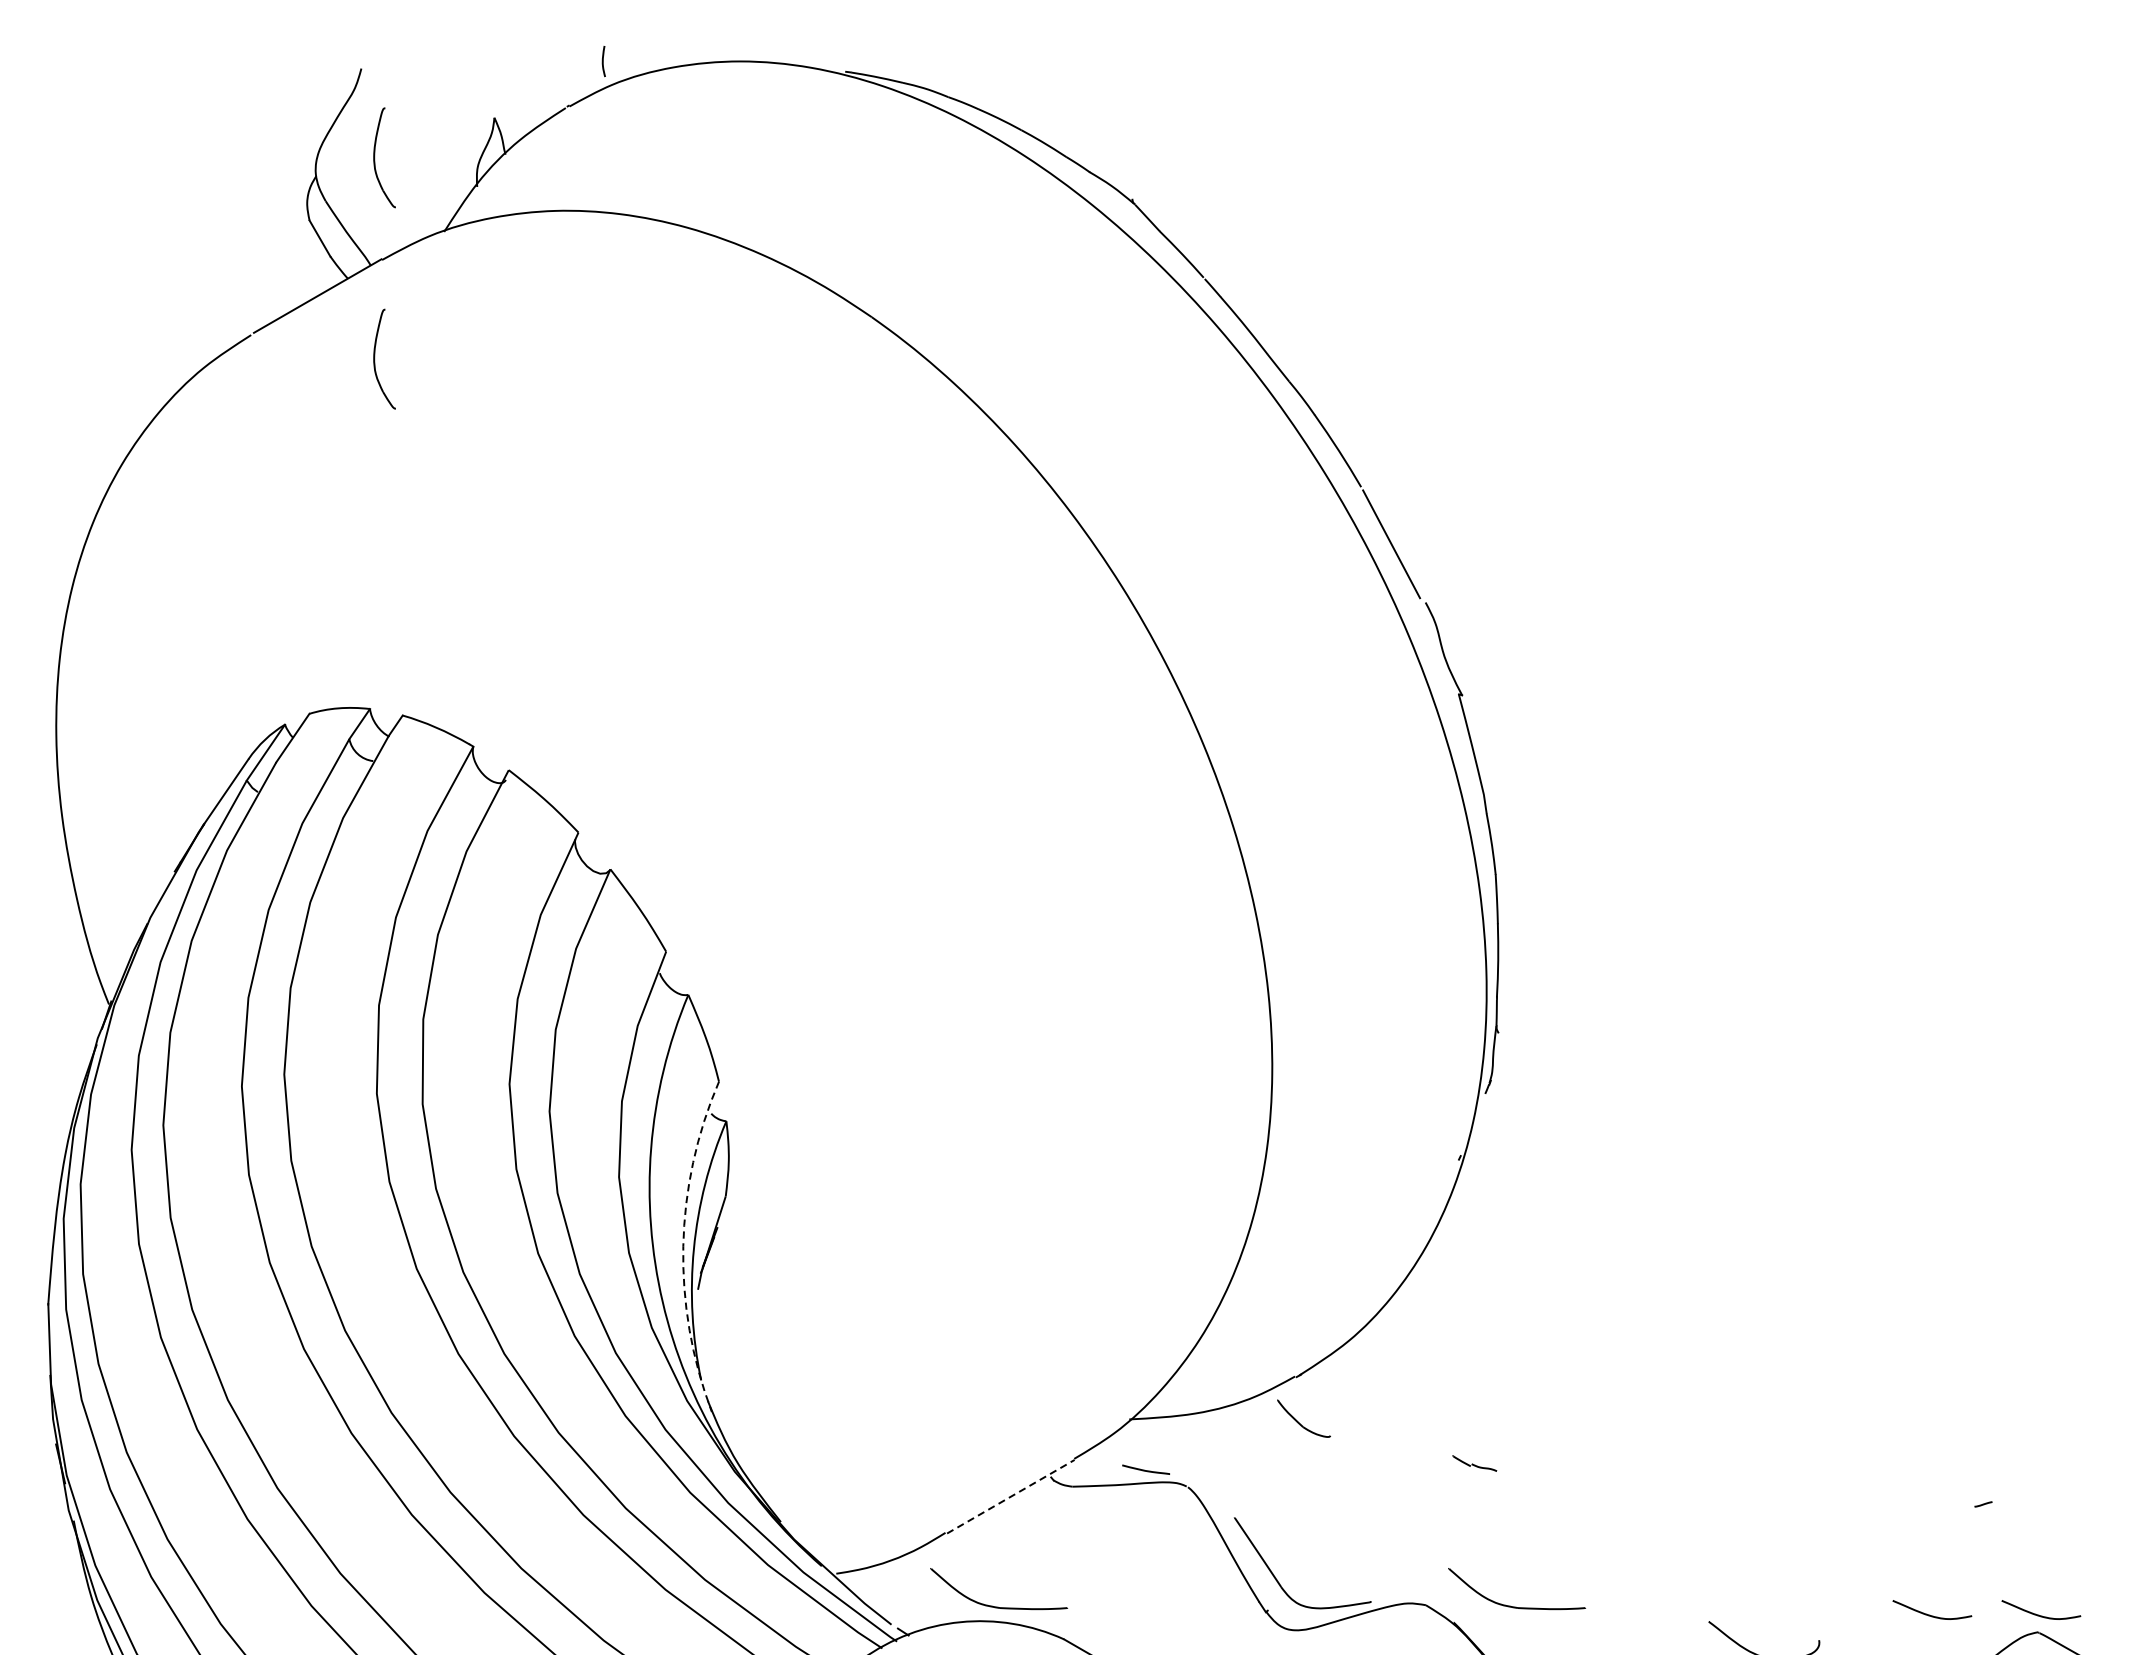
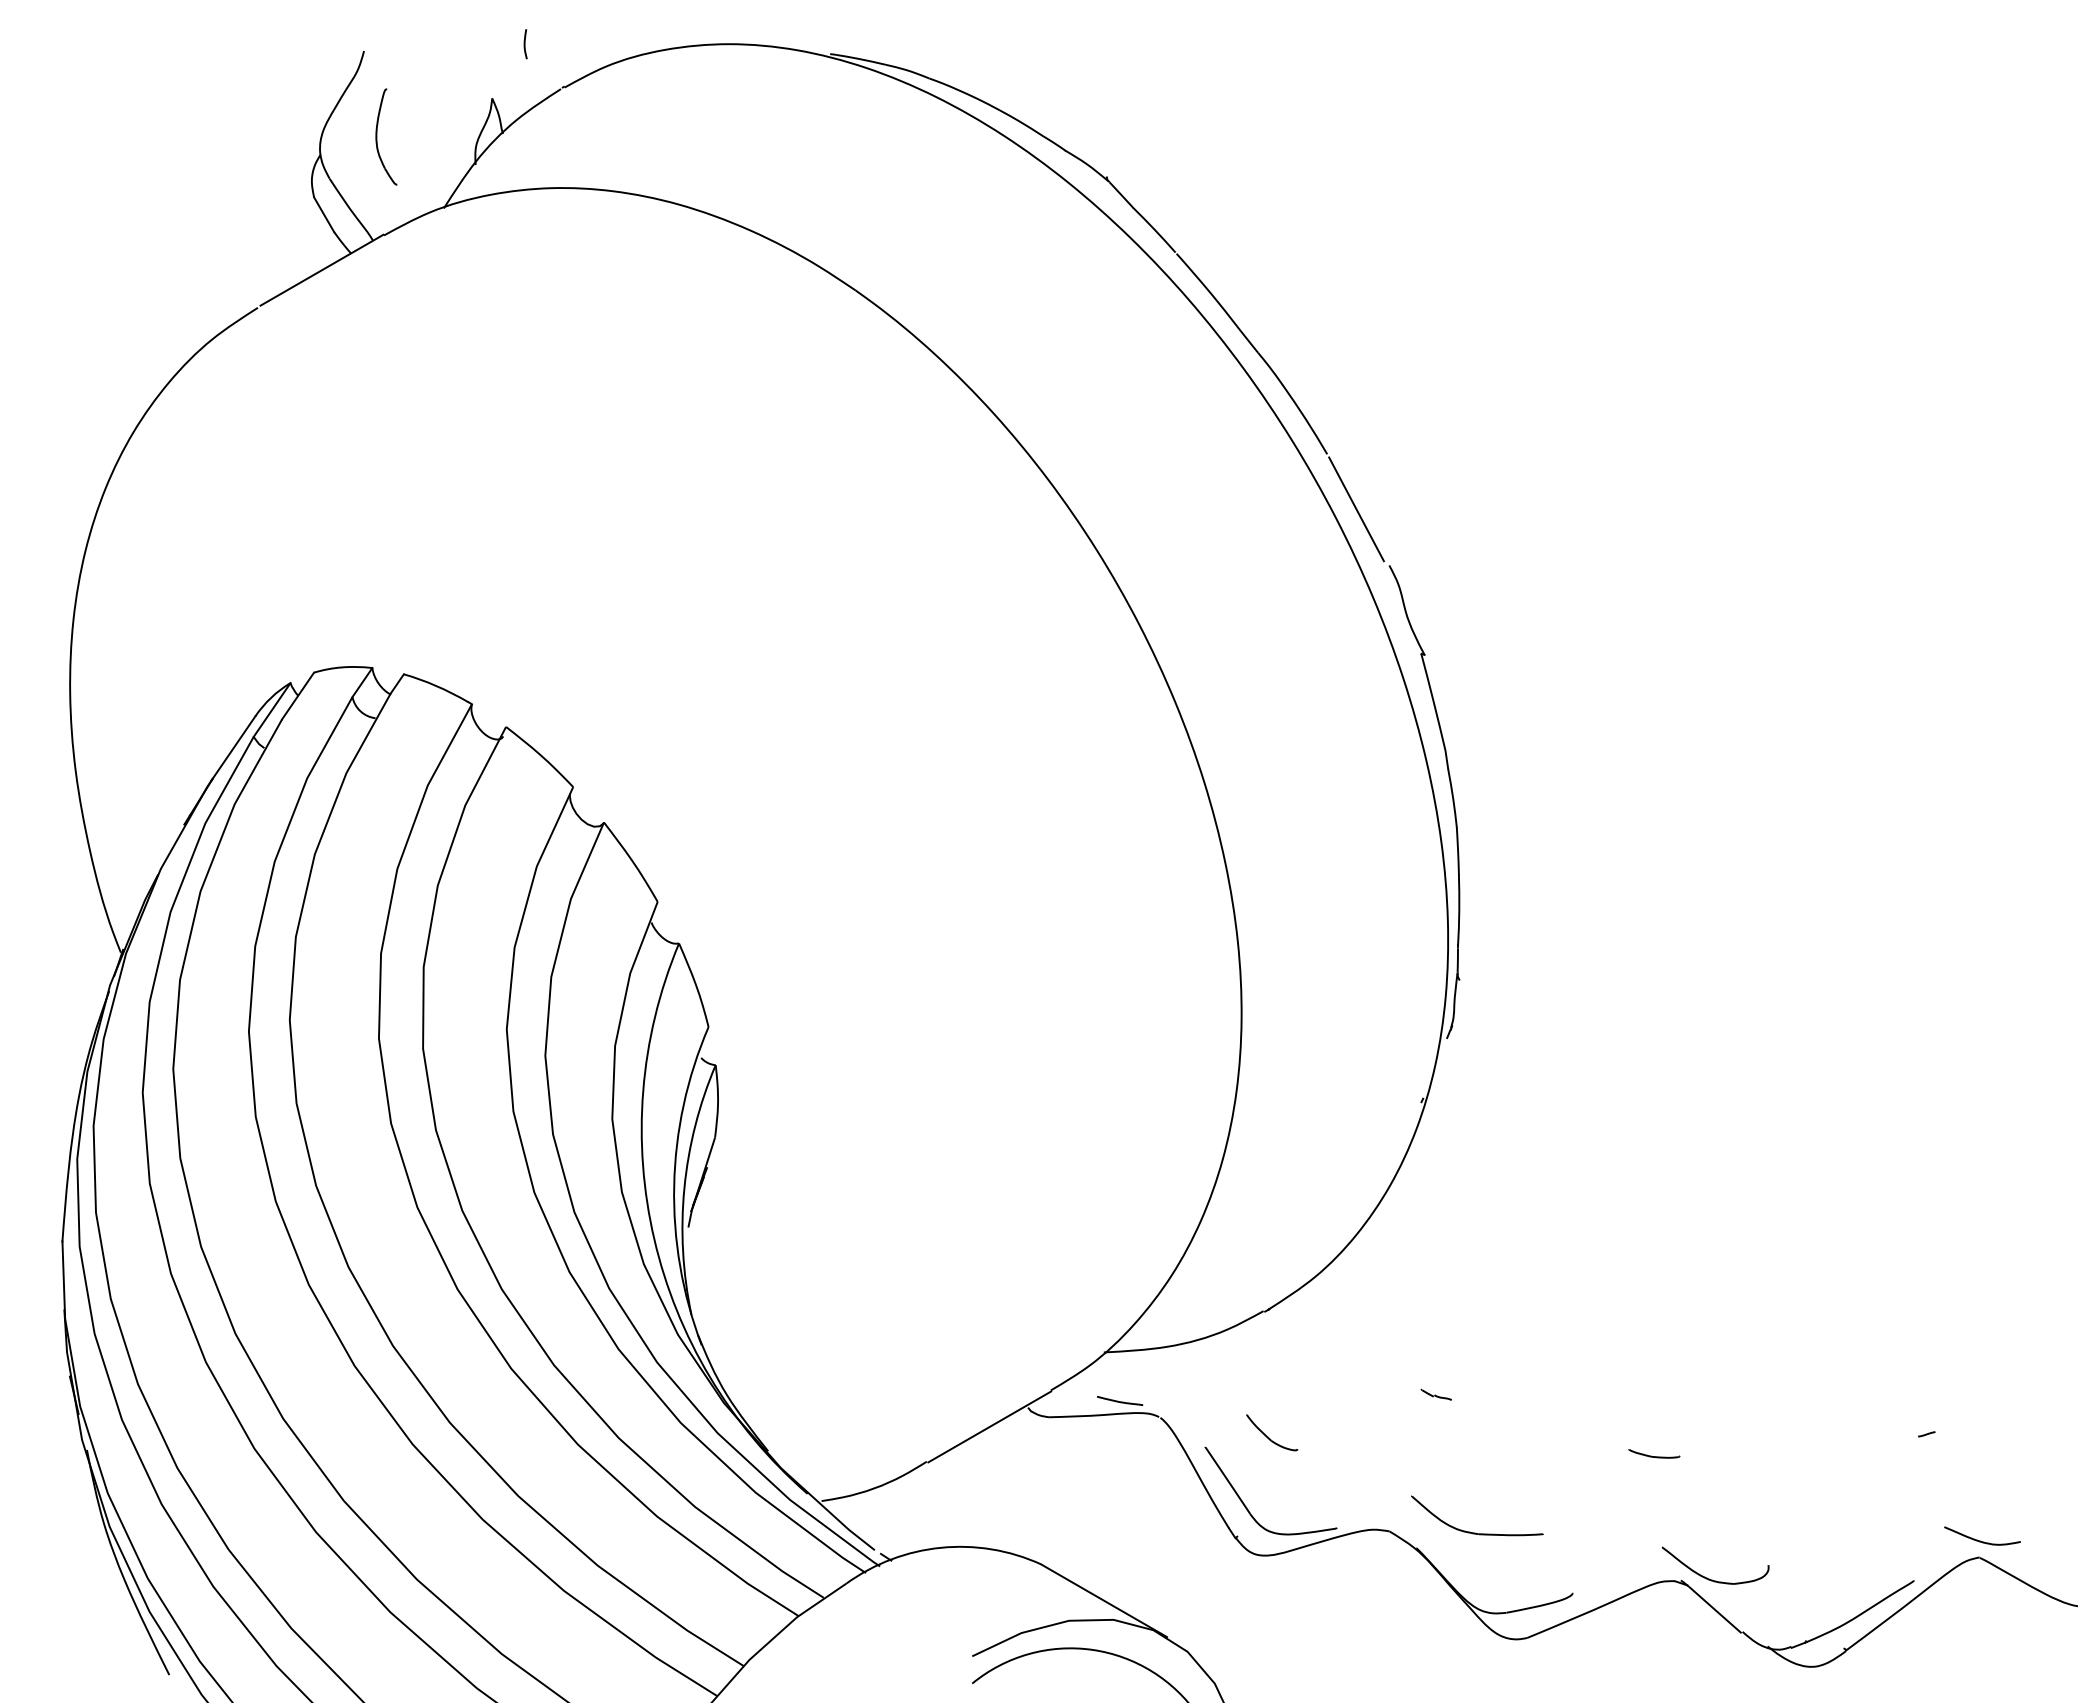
curve: (603, 61) -> (525, 44), moved
part: (375, 358) -> (377, 330), removed
arc: (683, 1246) -> (674, 1185), dashed -> solid
part: (1304, 1418) -> (1272, 1432), moved
part: (1473, 1463) -> (1435, 1394), size x0.71
line: (1010, 1496) -> (989, 1426), dashed -> solid
part: (1700, 1524) -> (1654, 1453), added
part: (997, 1606) -> (976, 1532), removed
curve: (1930, 1614) -> (1875, 1540), removed

